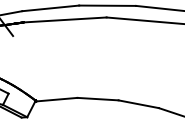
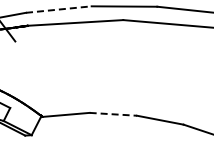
line: (50, 8) -> (58, 9), solid -> dashed
line: (98, 99) -> (113, 114), solid -> dashed

